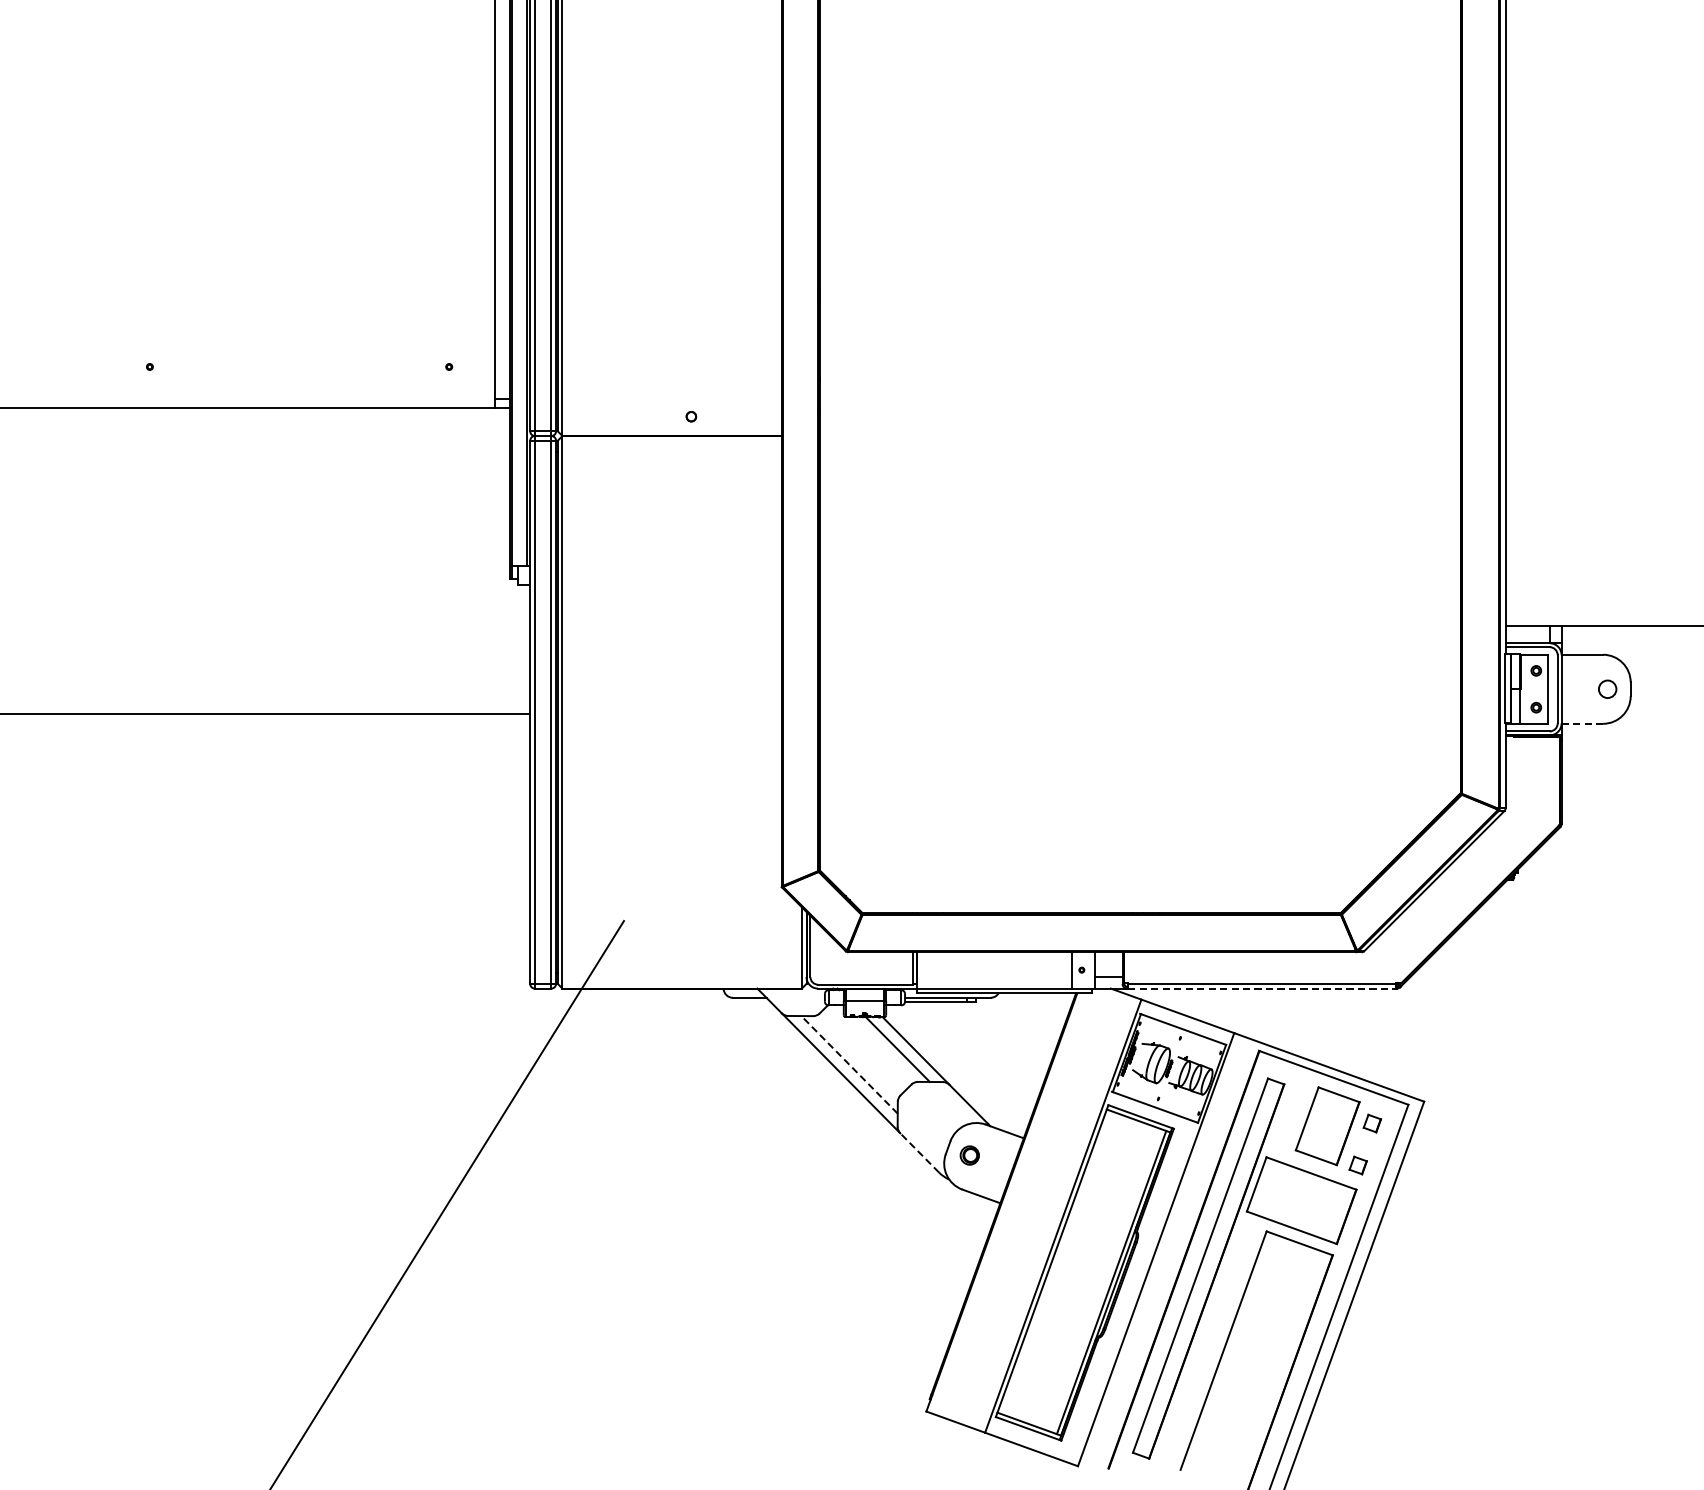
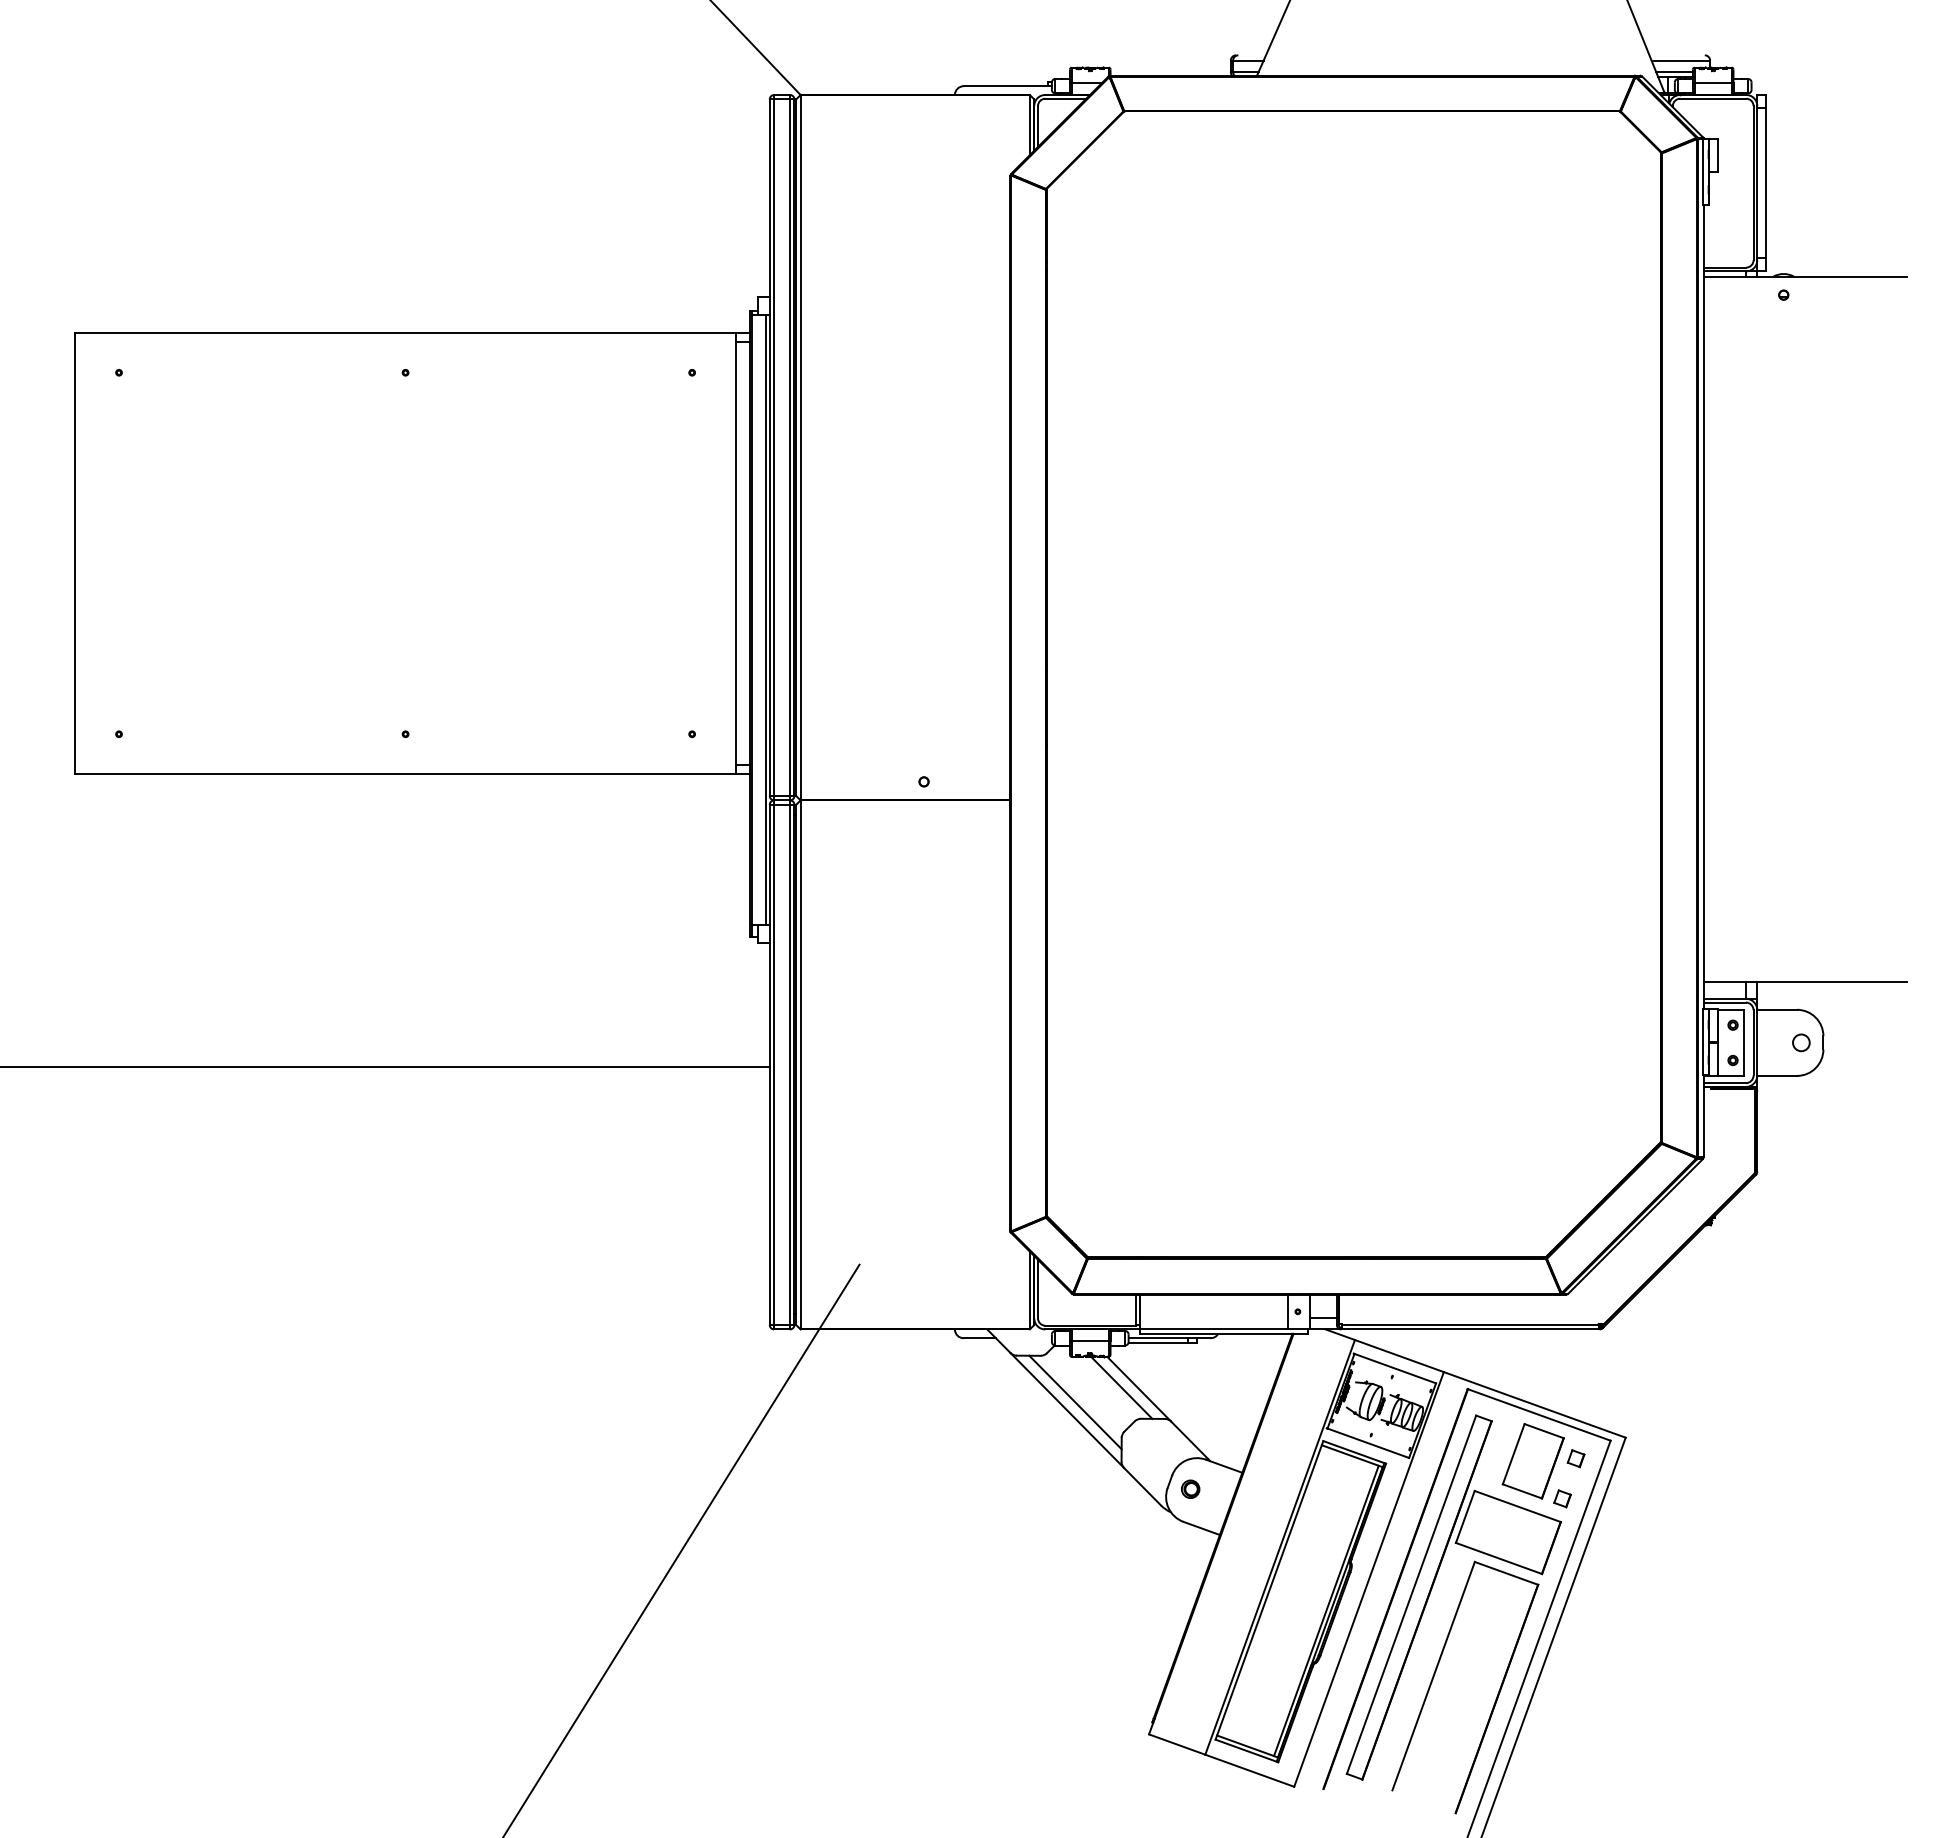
line: (1582, 723) -> (1777, 1075), dashed -> solid
line: (1262, 988) -> (1470, 1329), dashed -> solid
line: (849, 1064) -> (1075, 1402), dashed -> solid
line: (919, 1152) -> (1142, 1486), dashed -> solid

